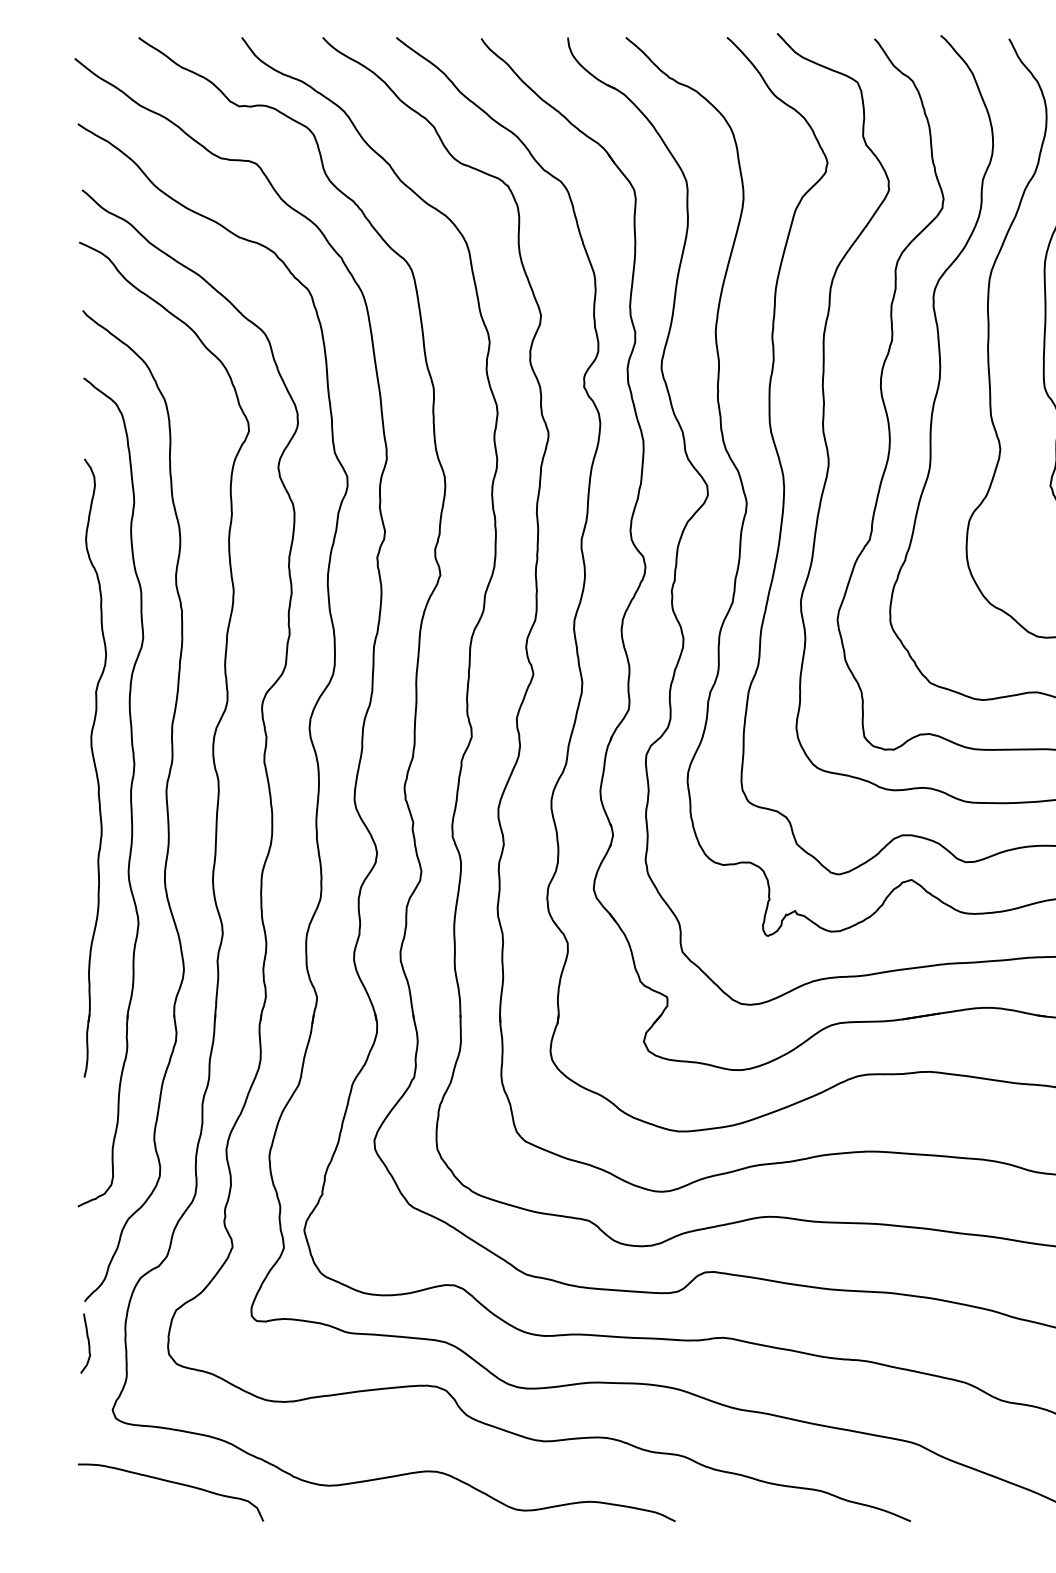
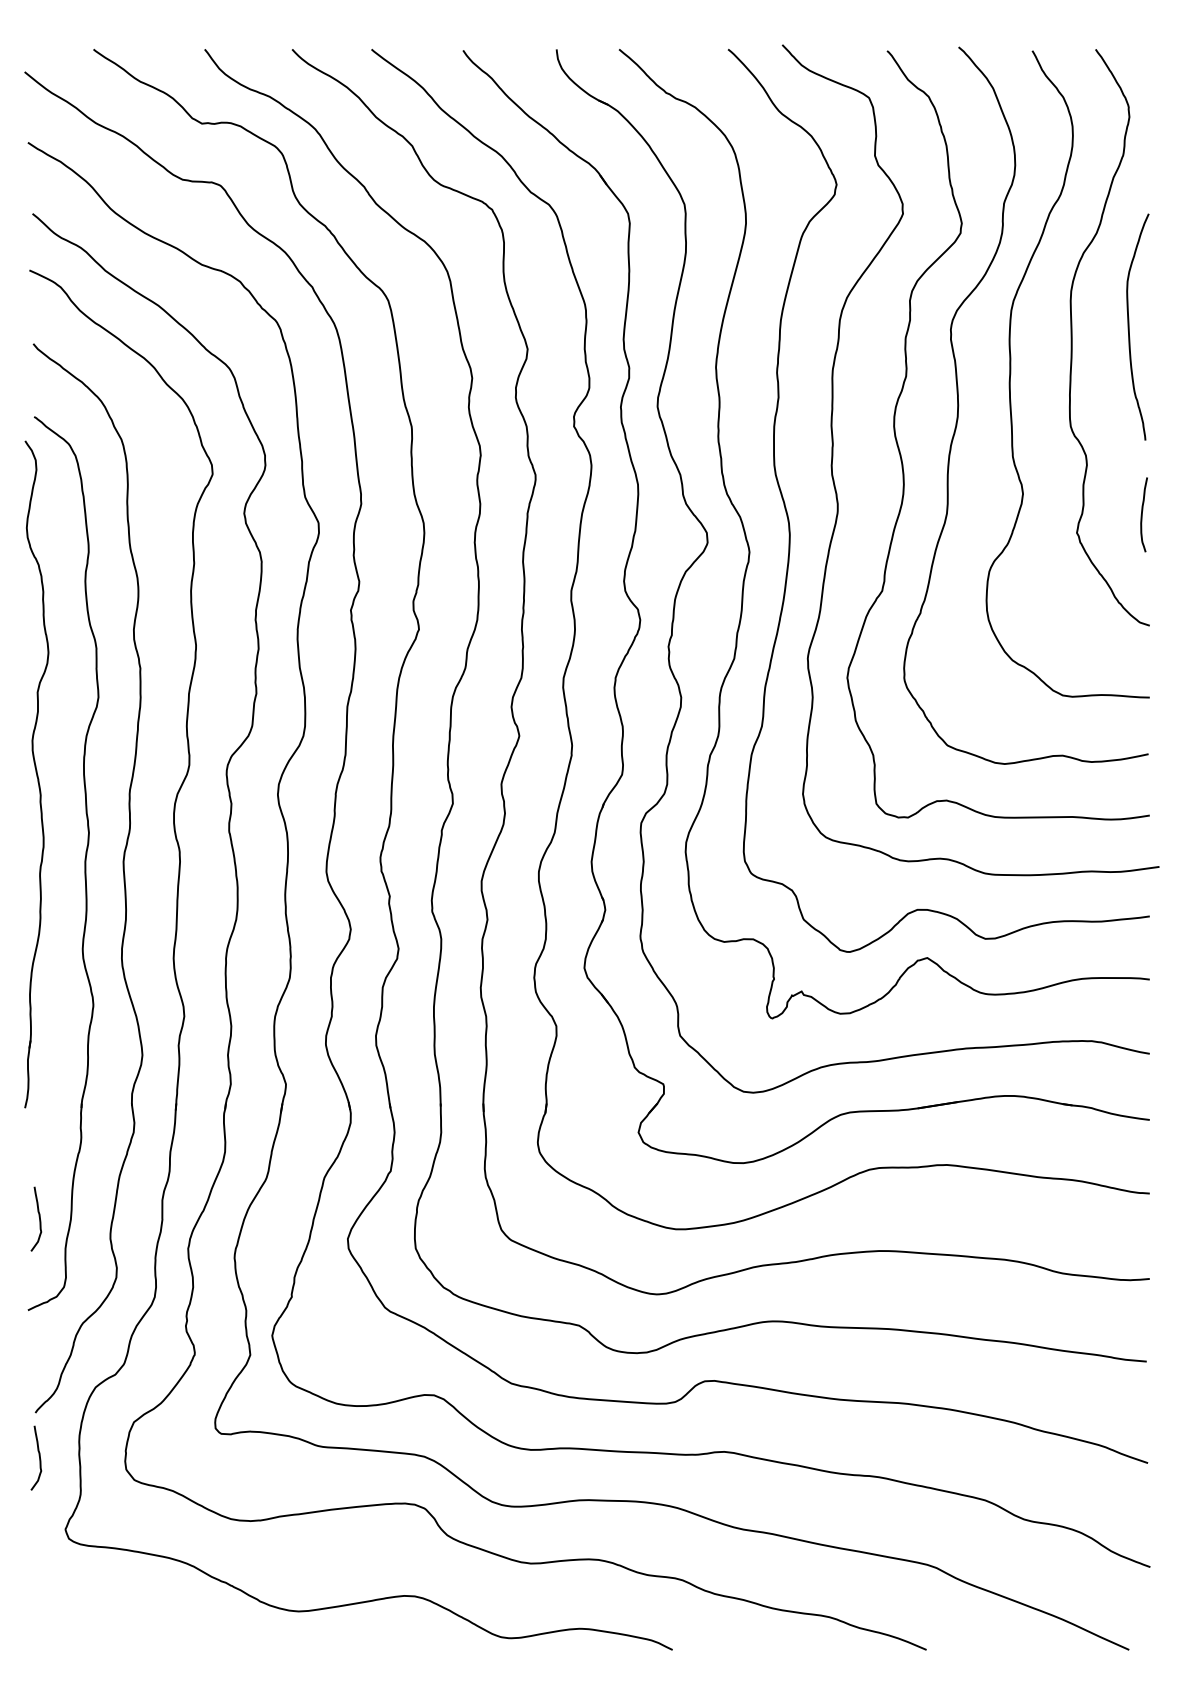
part: (95, 768) -> (36, 774), moved
curve: (87, 1119) -> (38, 1216), added
curve: (174, 1483) -> (132, 1609), removed

